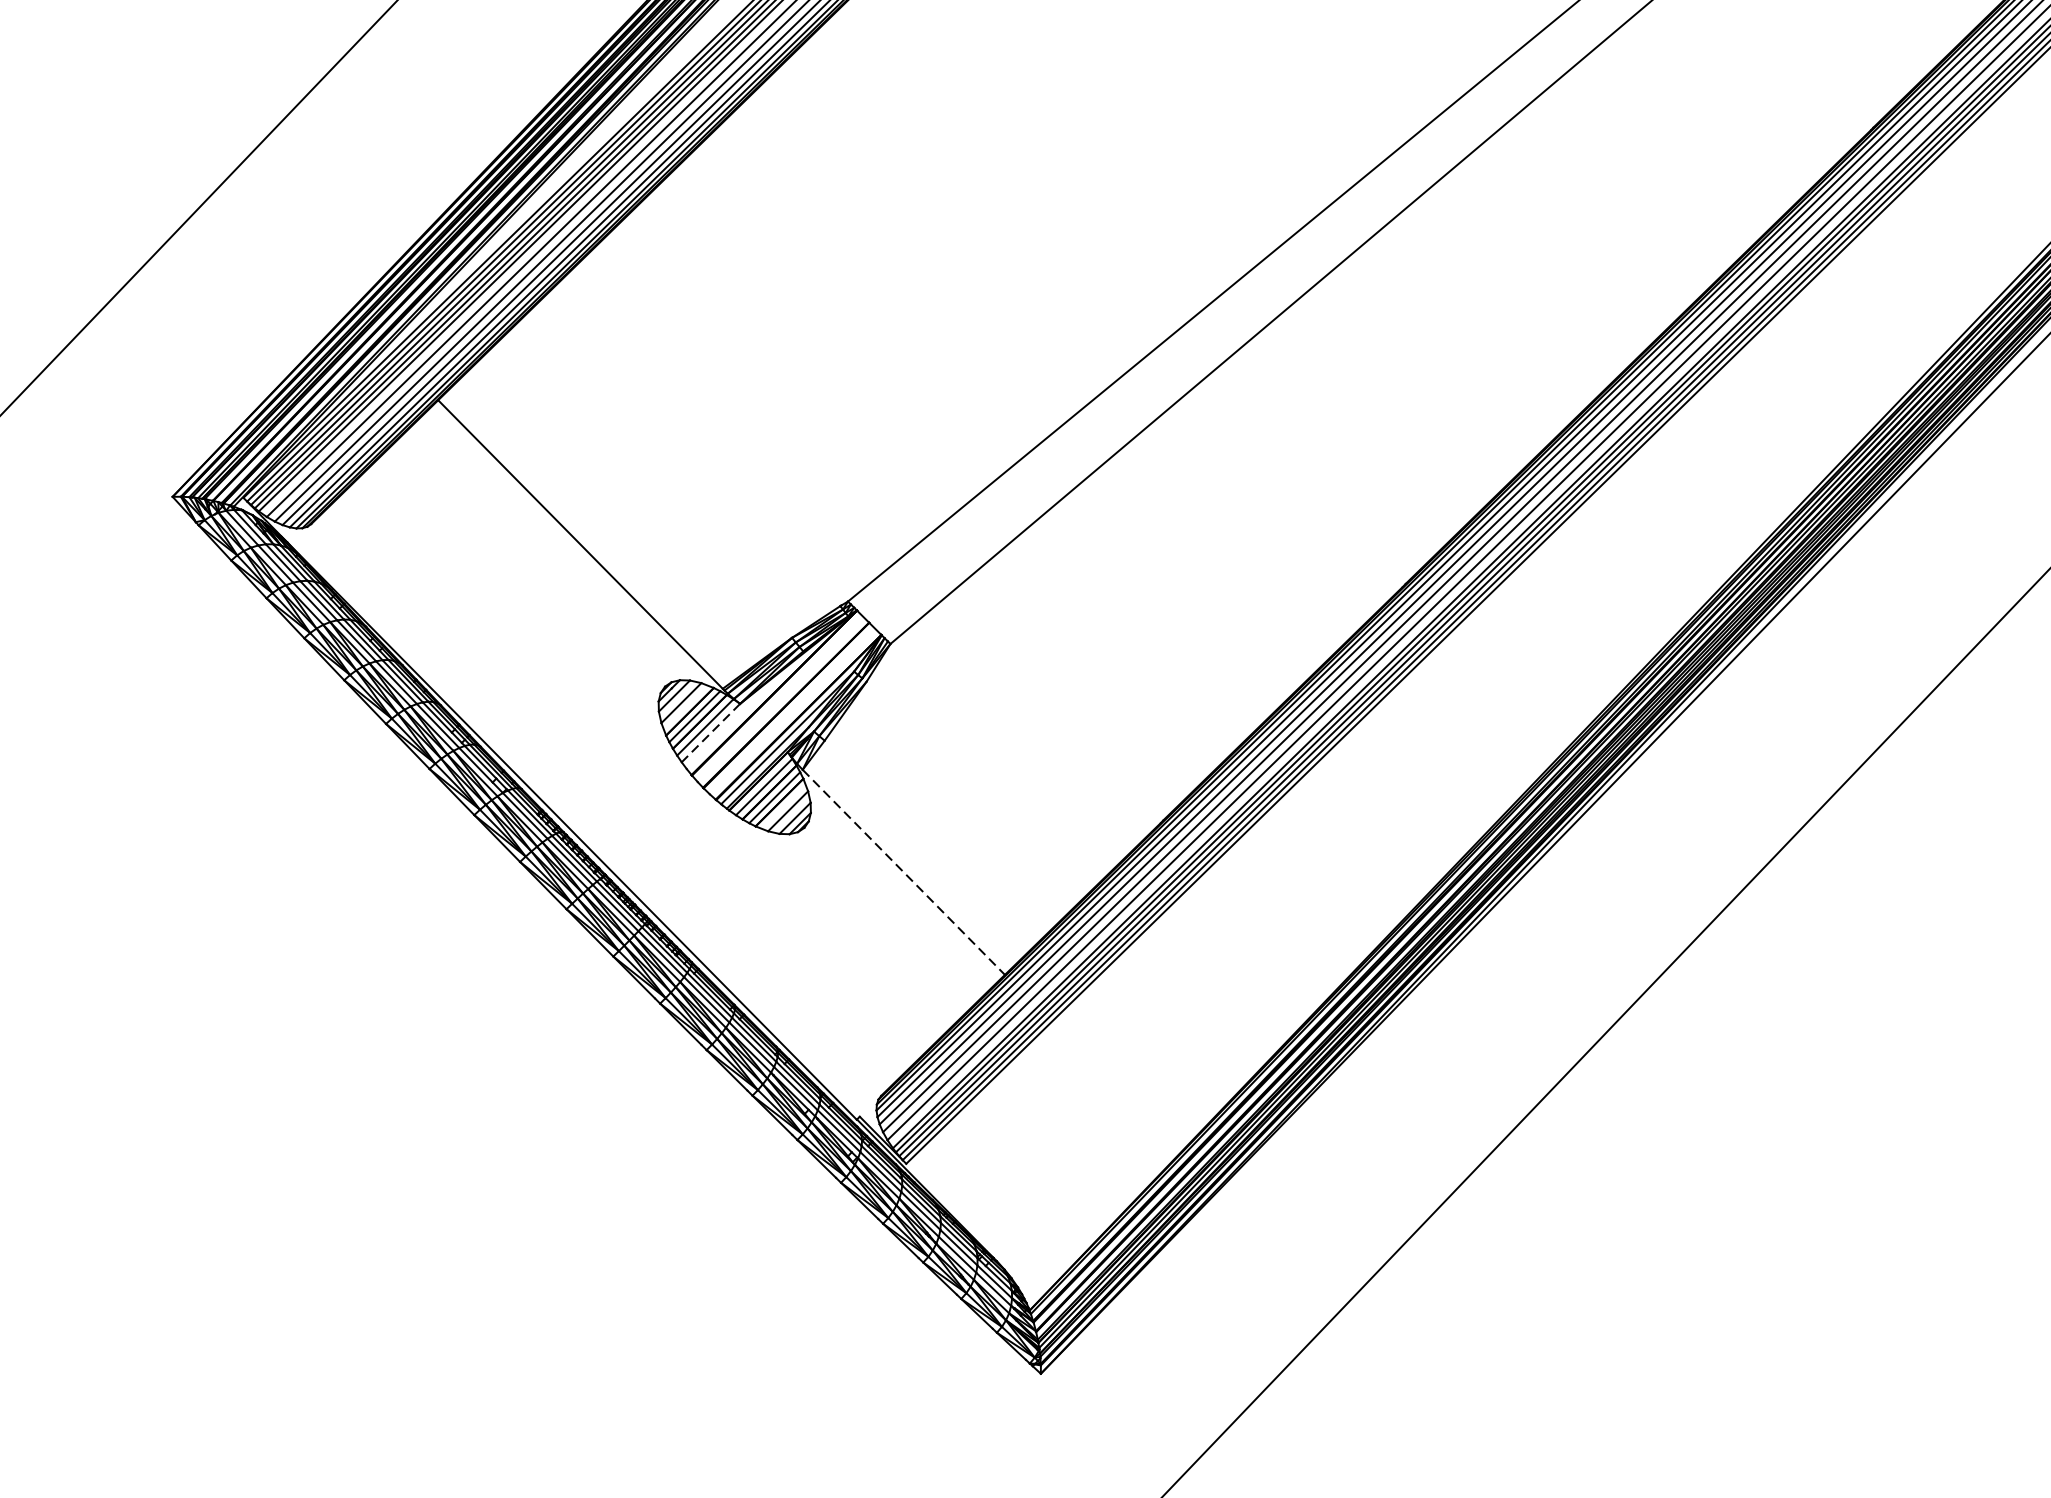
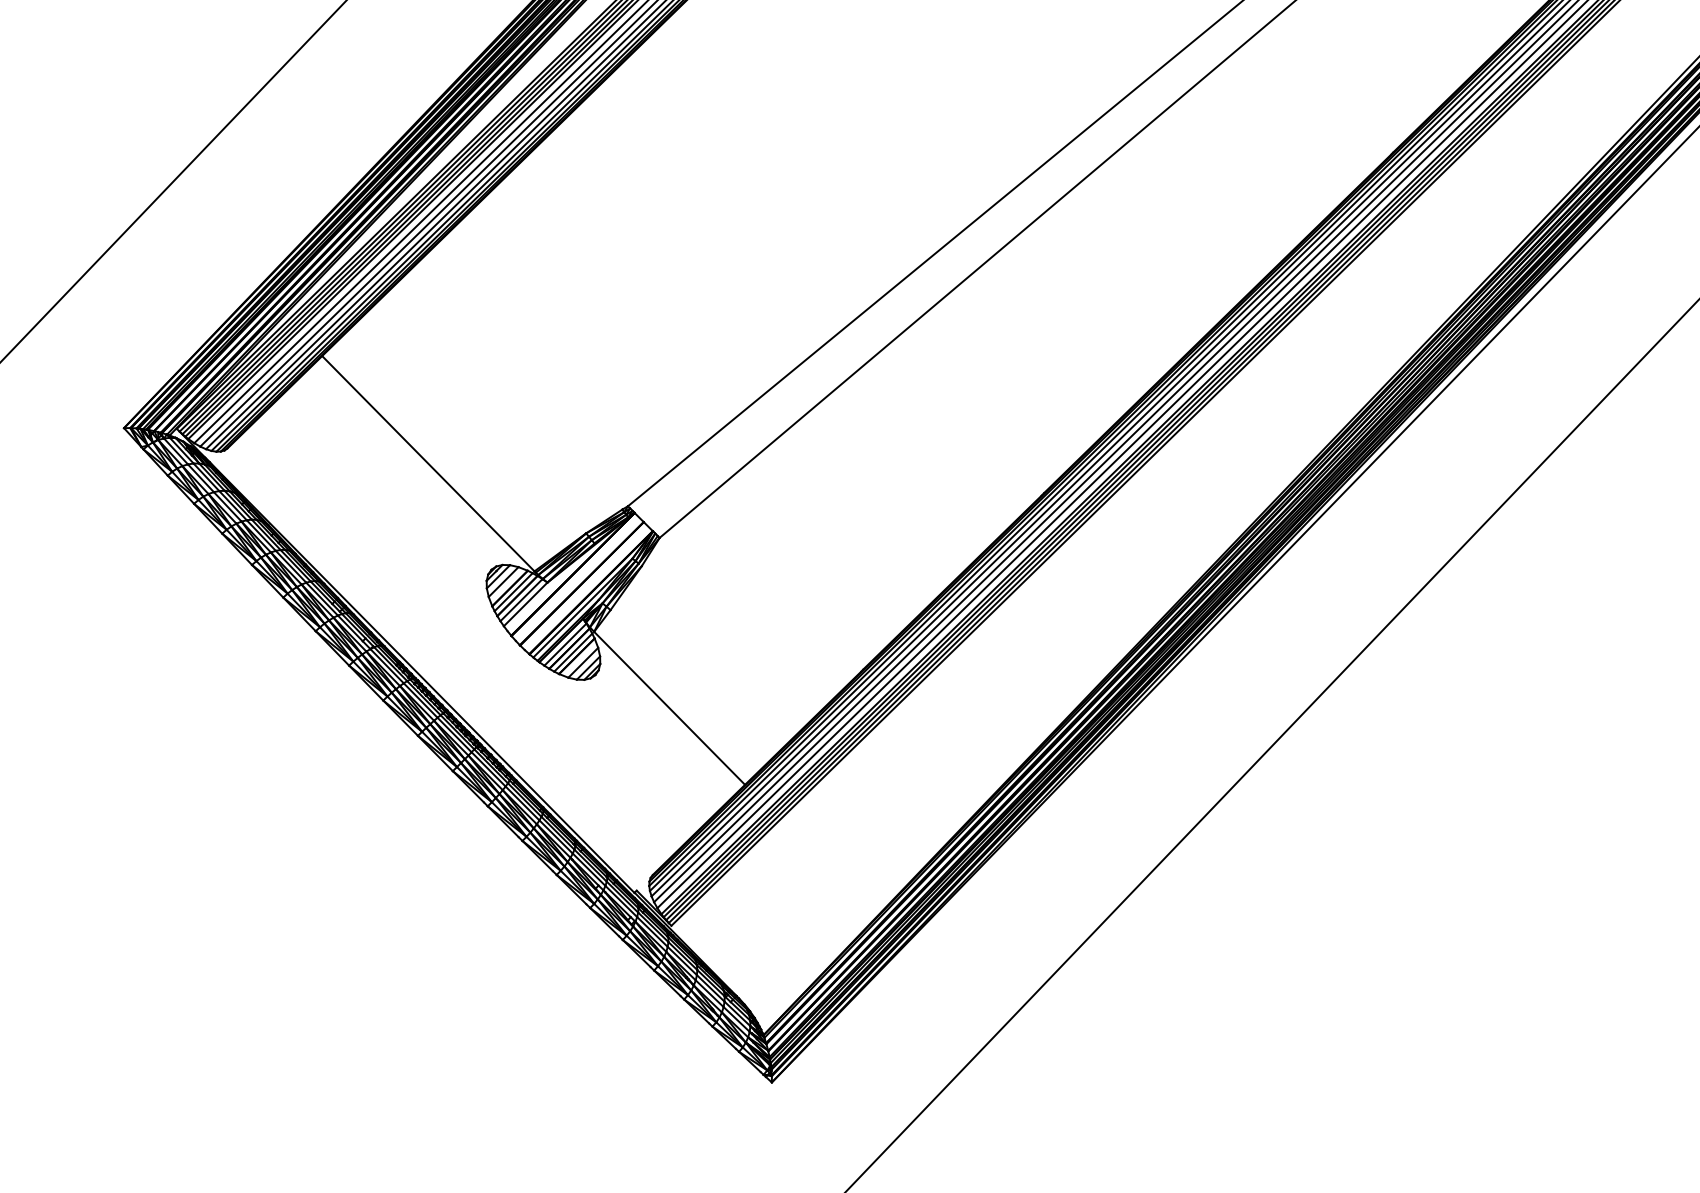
line: (710, 733) -> (525, 604), dashed -> solid
line: (903, 872) -> (669, 708), dashed -> solid

